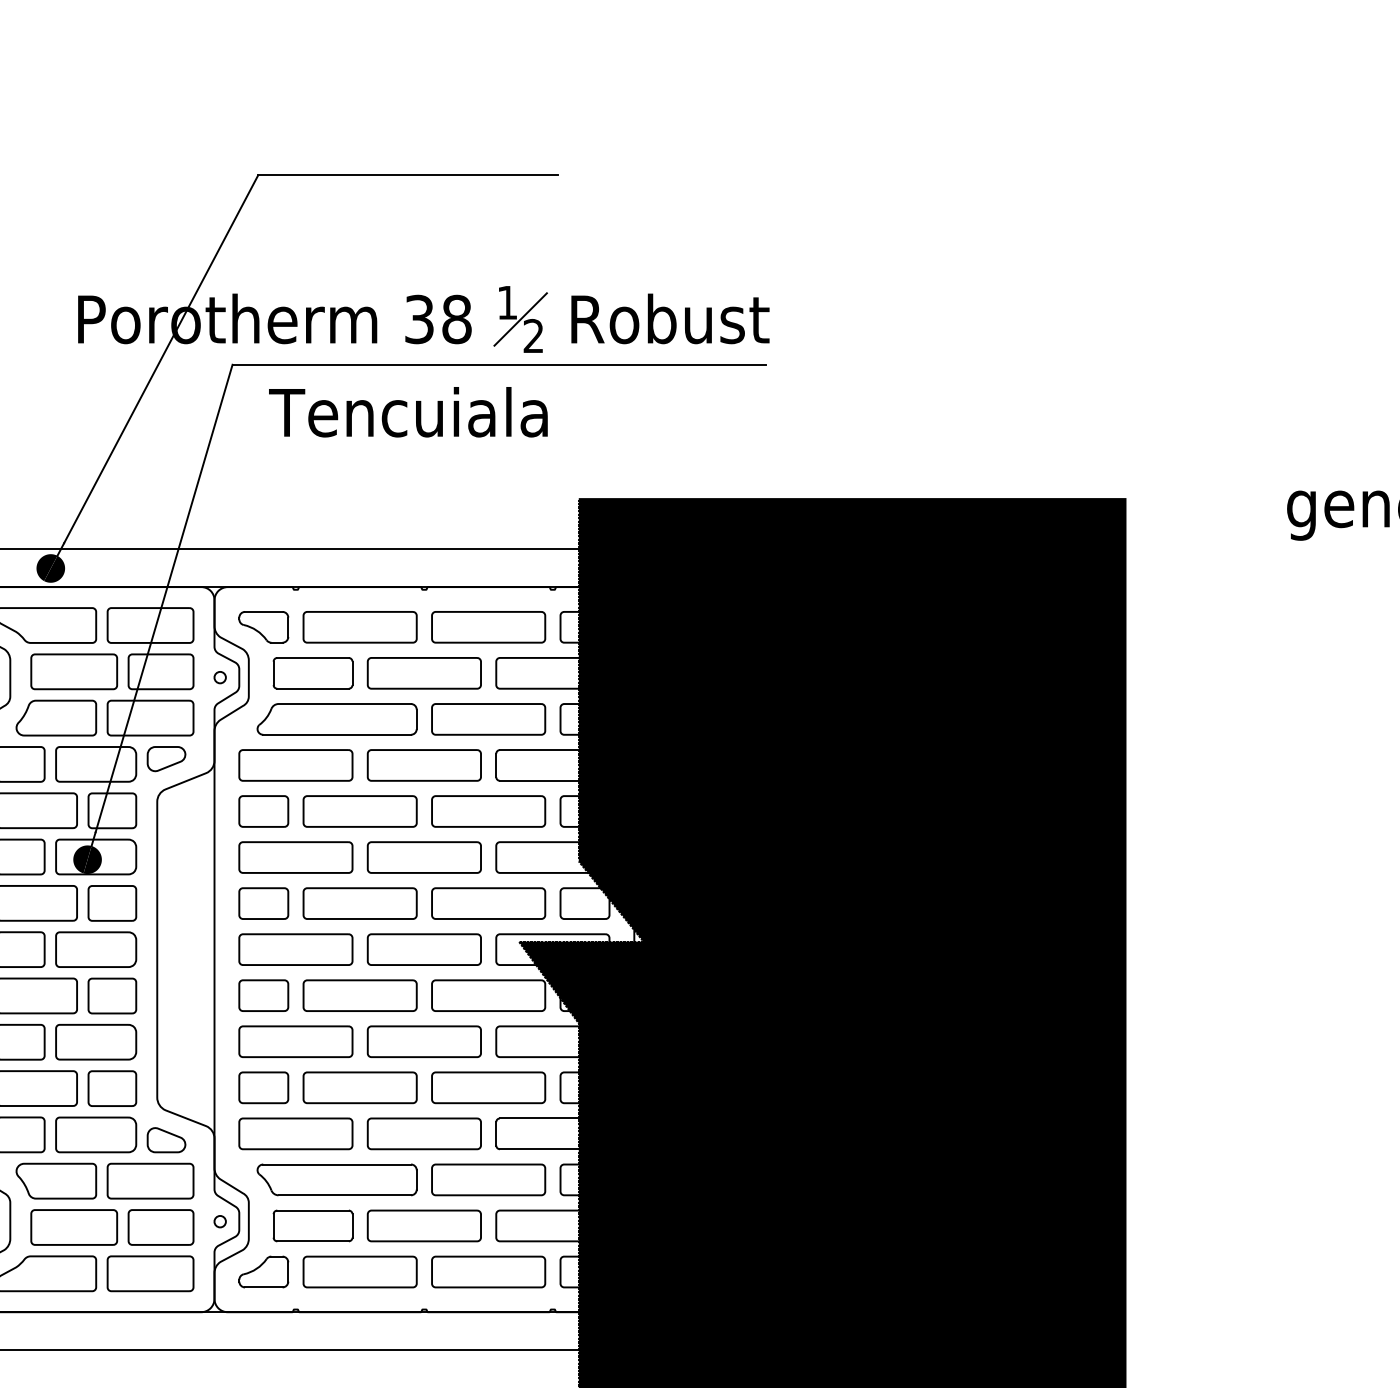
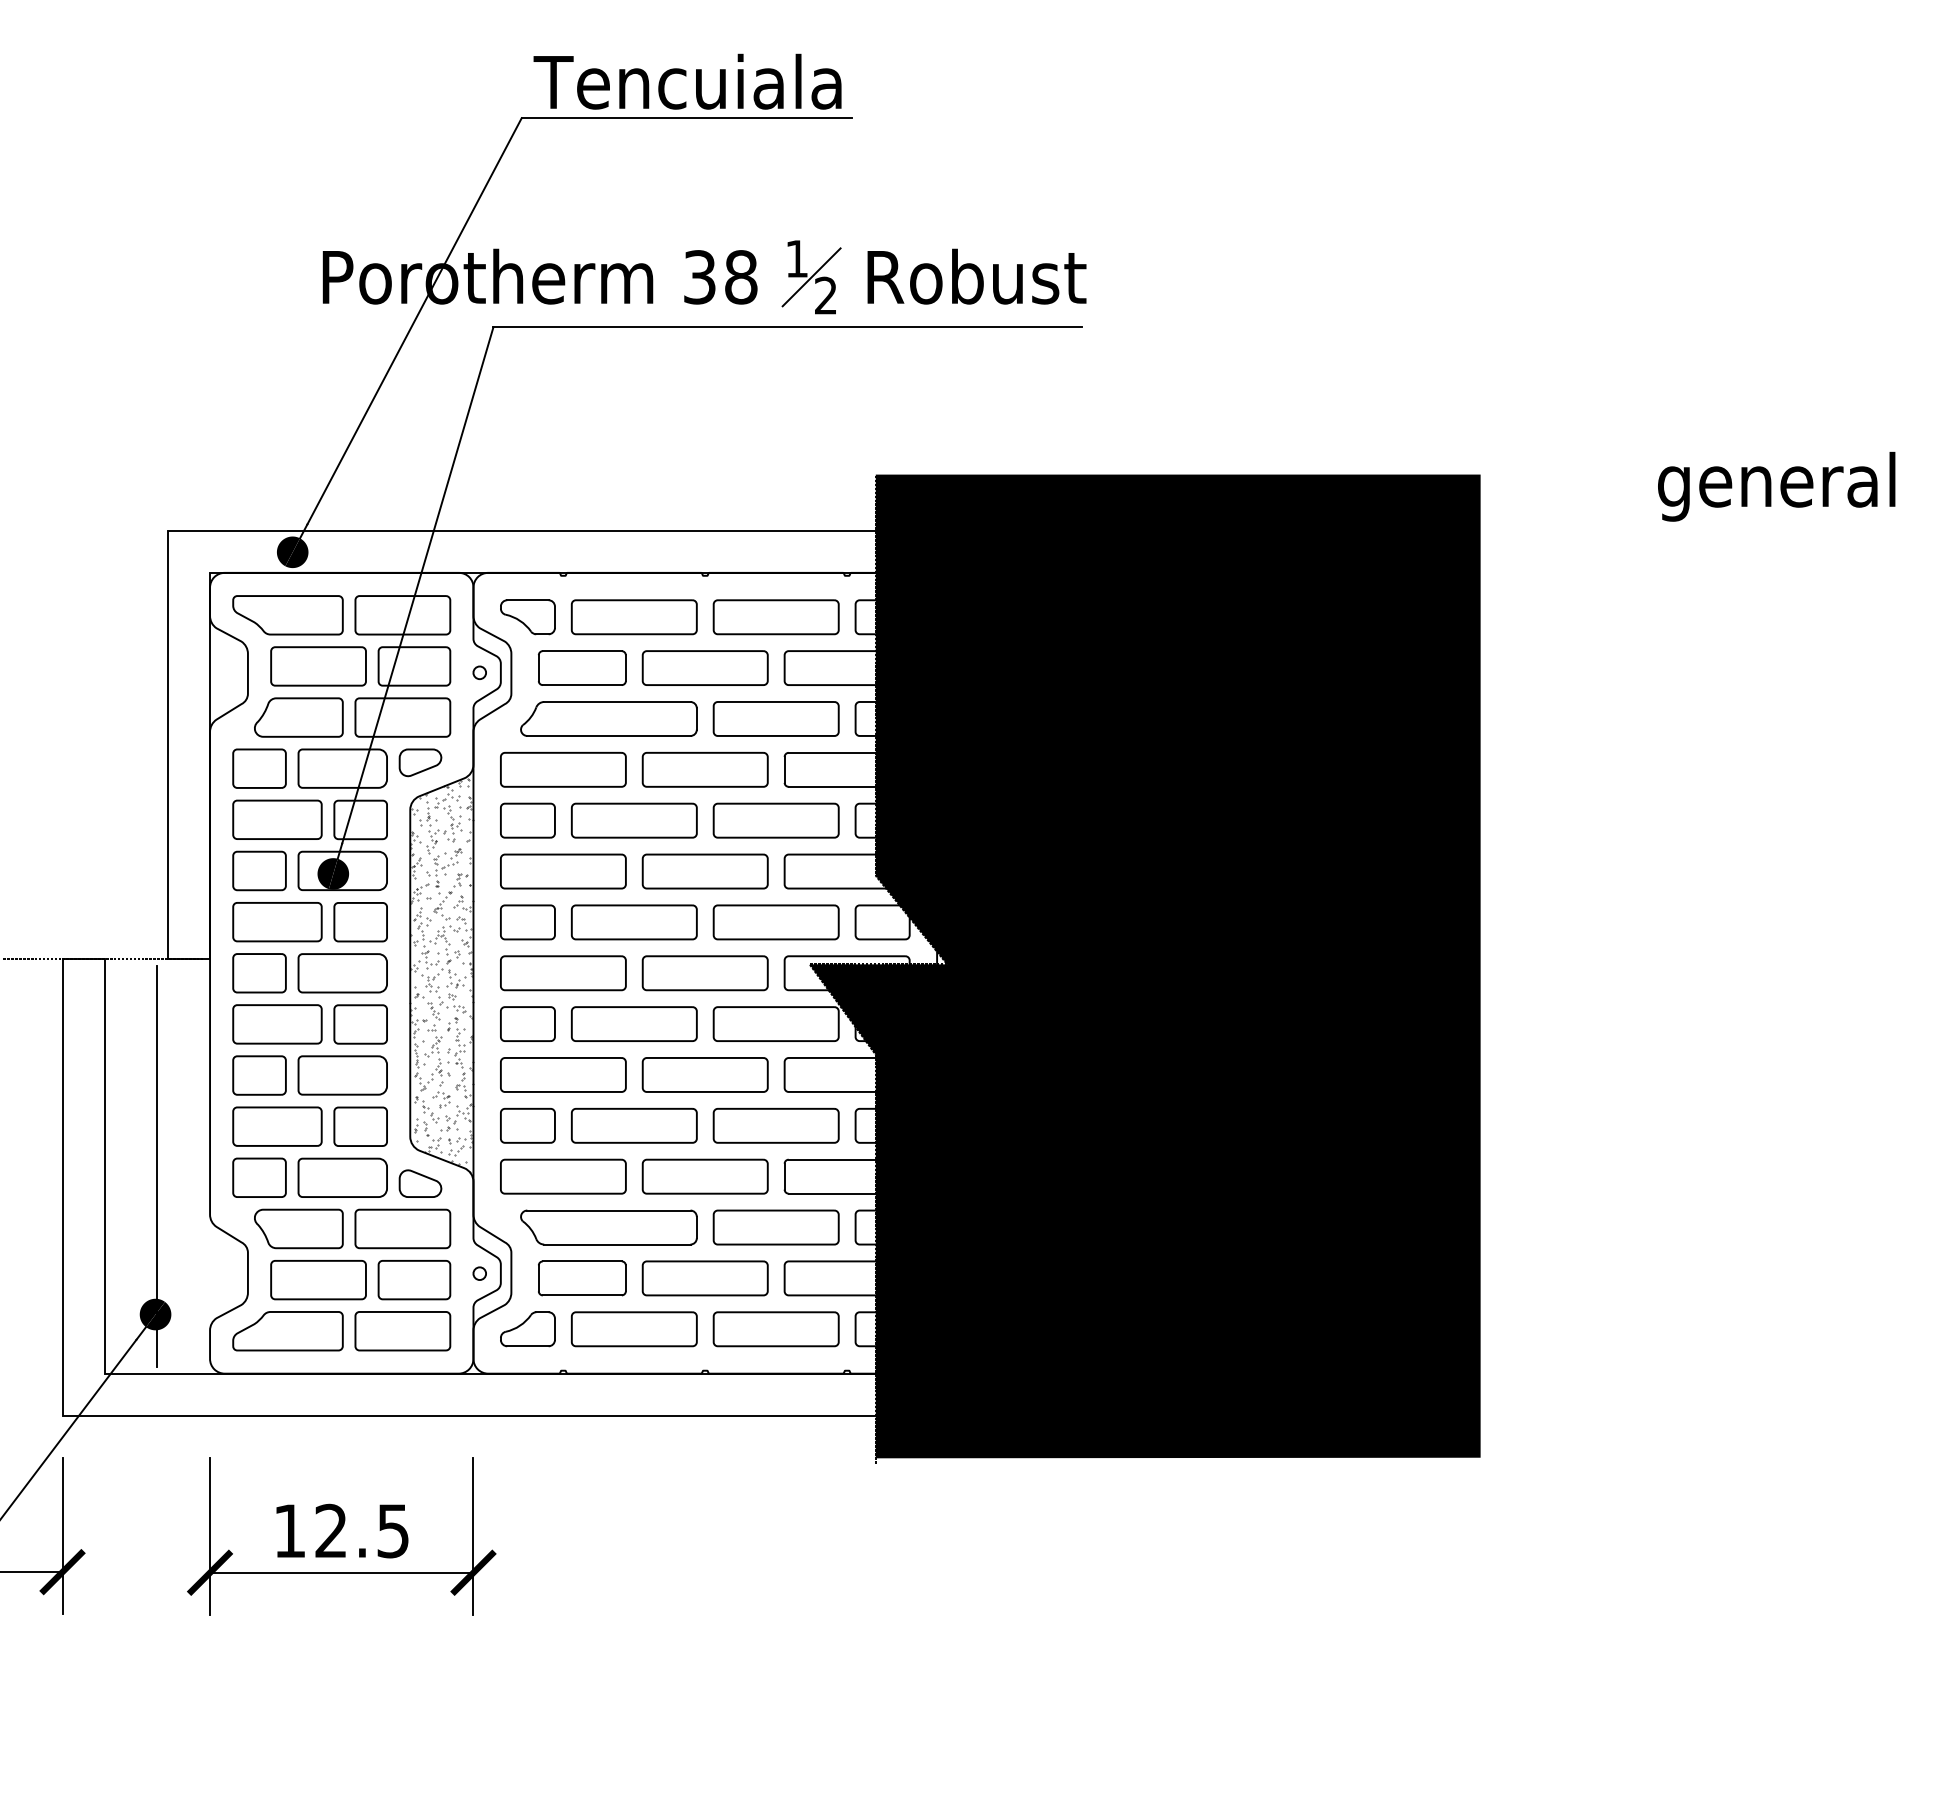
text: (408, 412) -> (687, 81), moved
hatch: (185, 951) -> (441, 975), added

